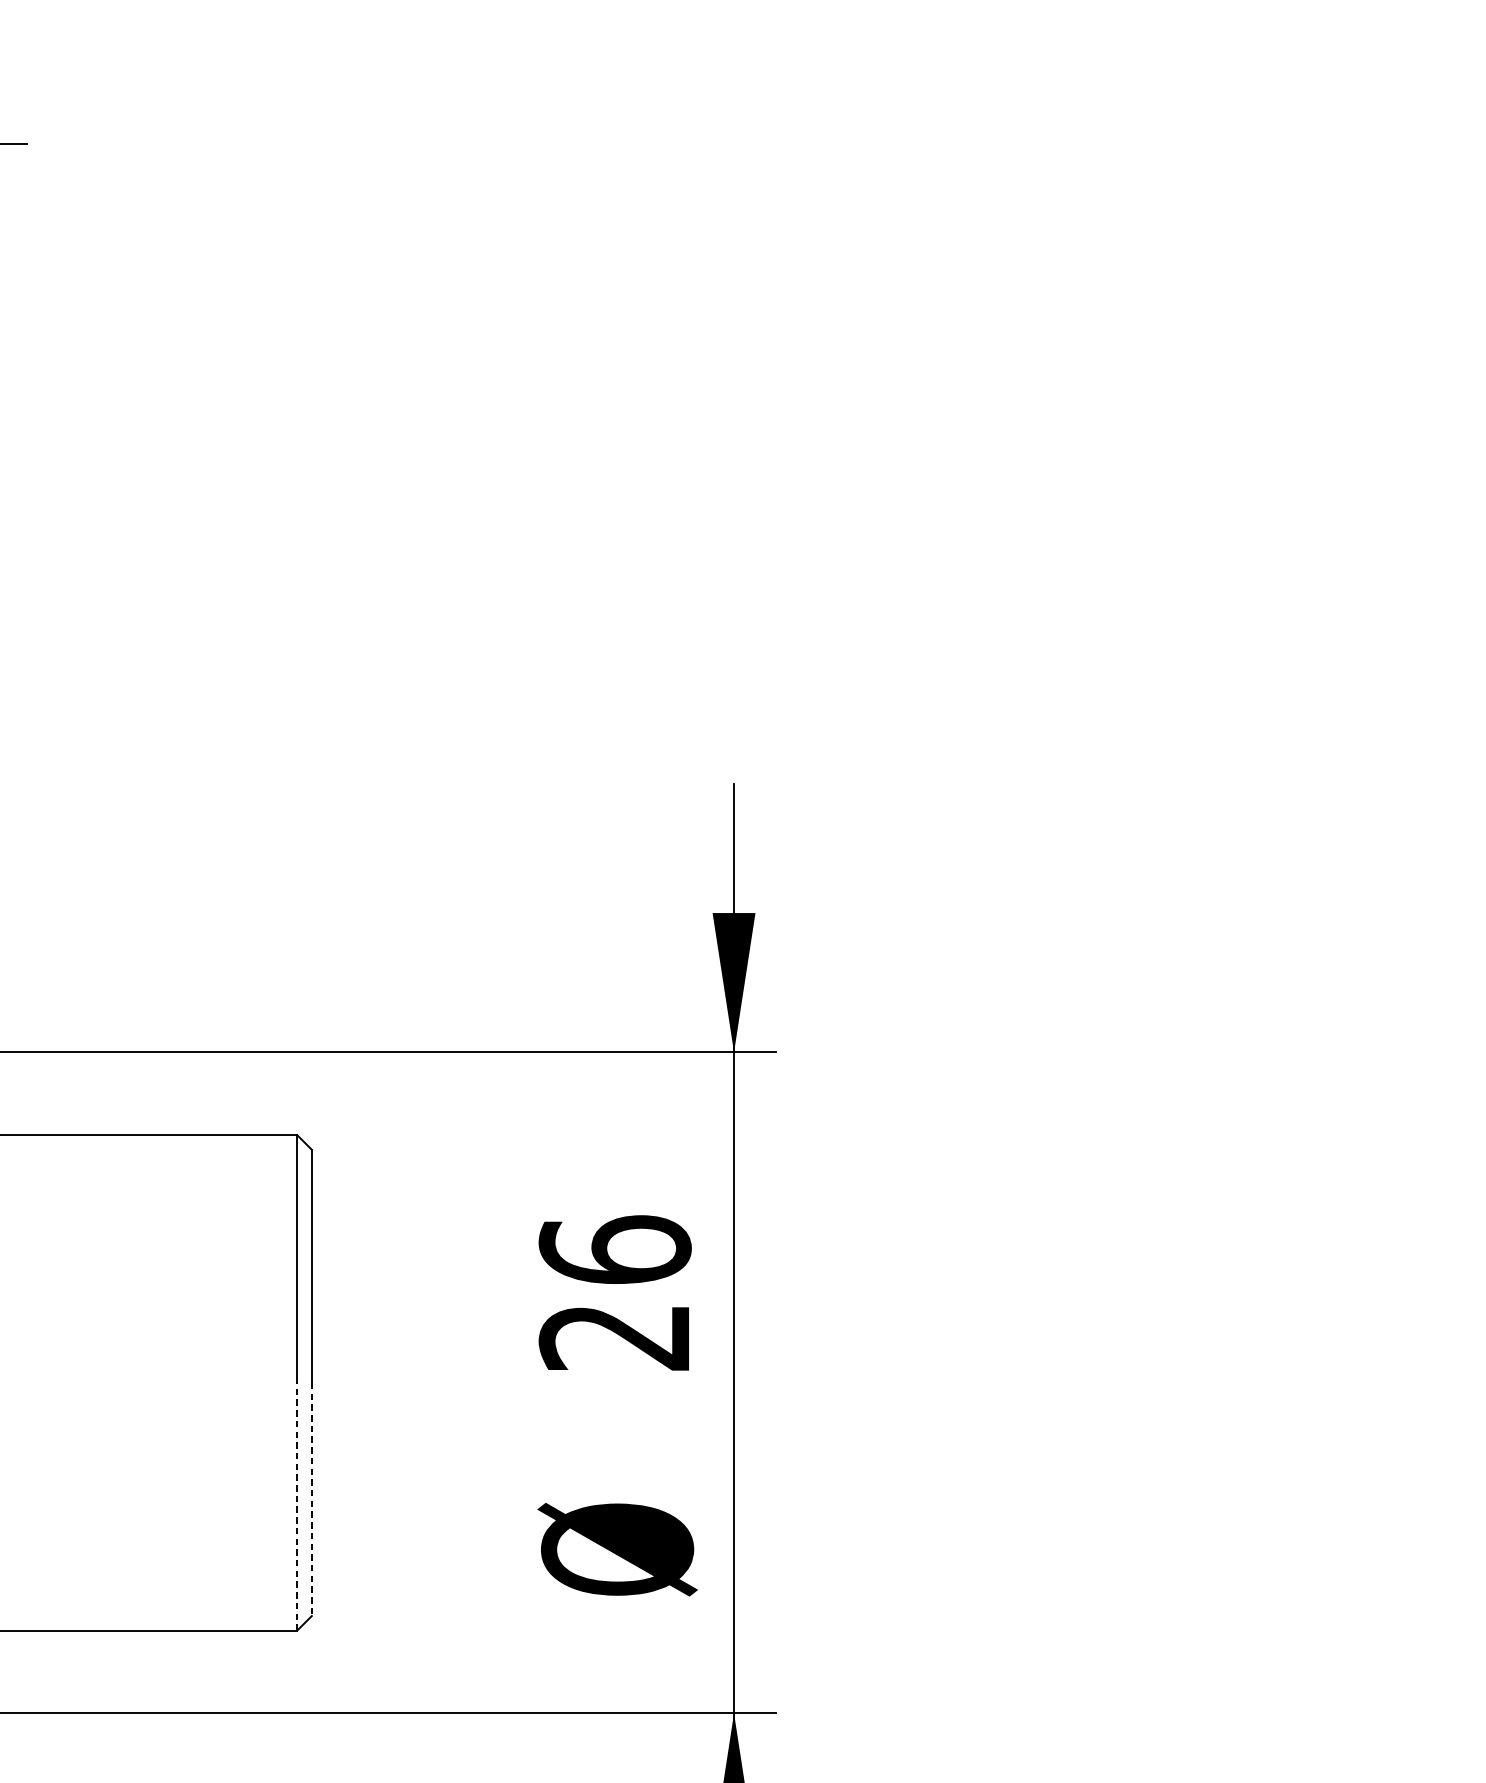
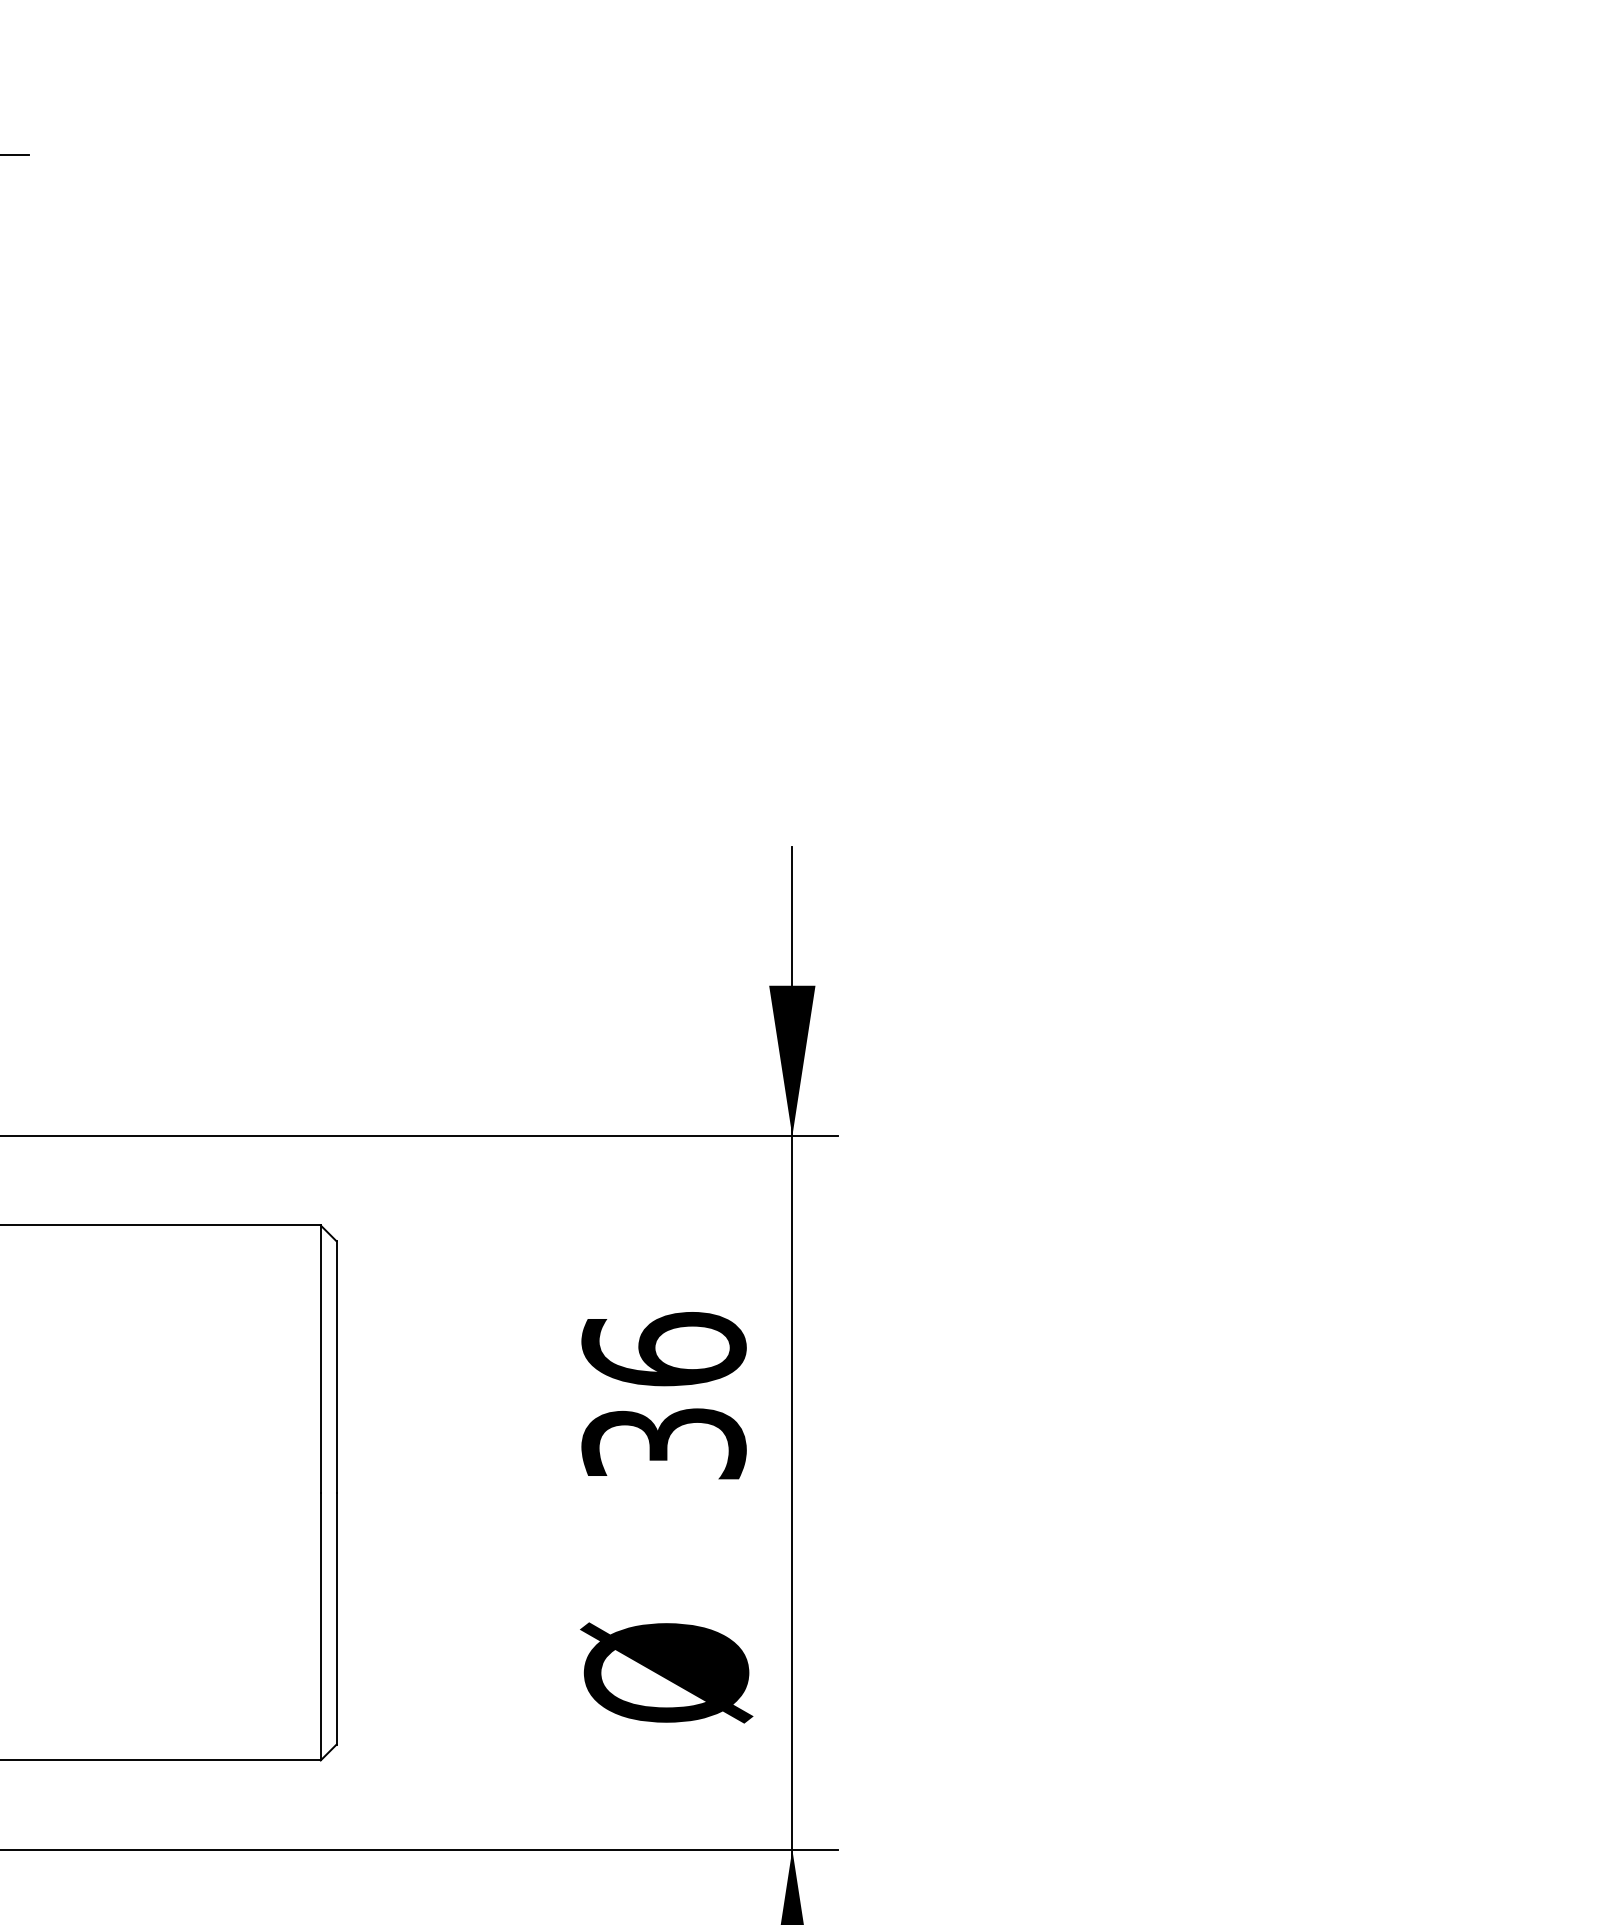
text: (614, 1337) -> (663, 1443), 26 -> 36
line: (311, 1499) -> (336, 1618), dashed -> solid
line: (296, 1506) -> (320, 1626), dashed -> solid

